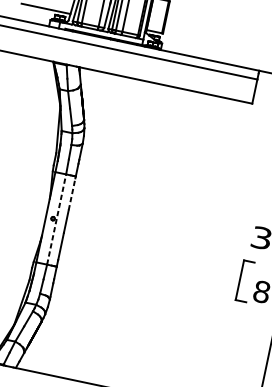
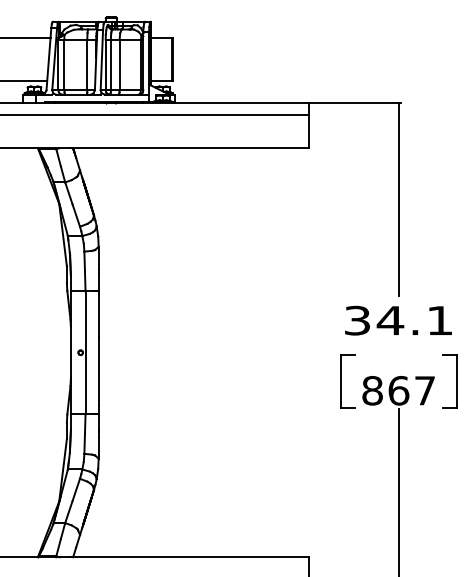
line: (71, 194) -> (98, 315), dashed -> solid
line: (56, 219) -> (85, 352), dashed -> solid

